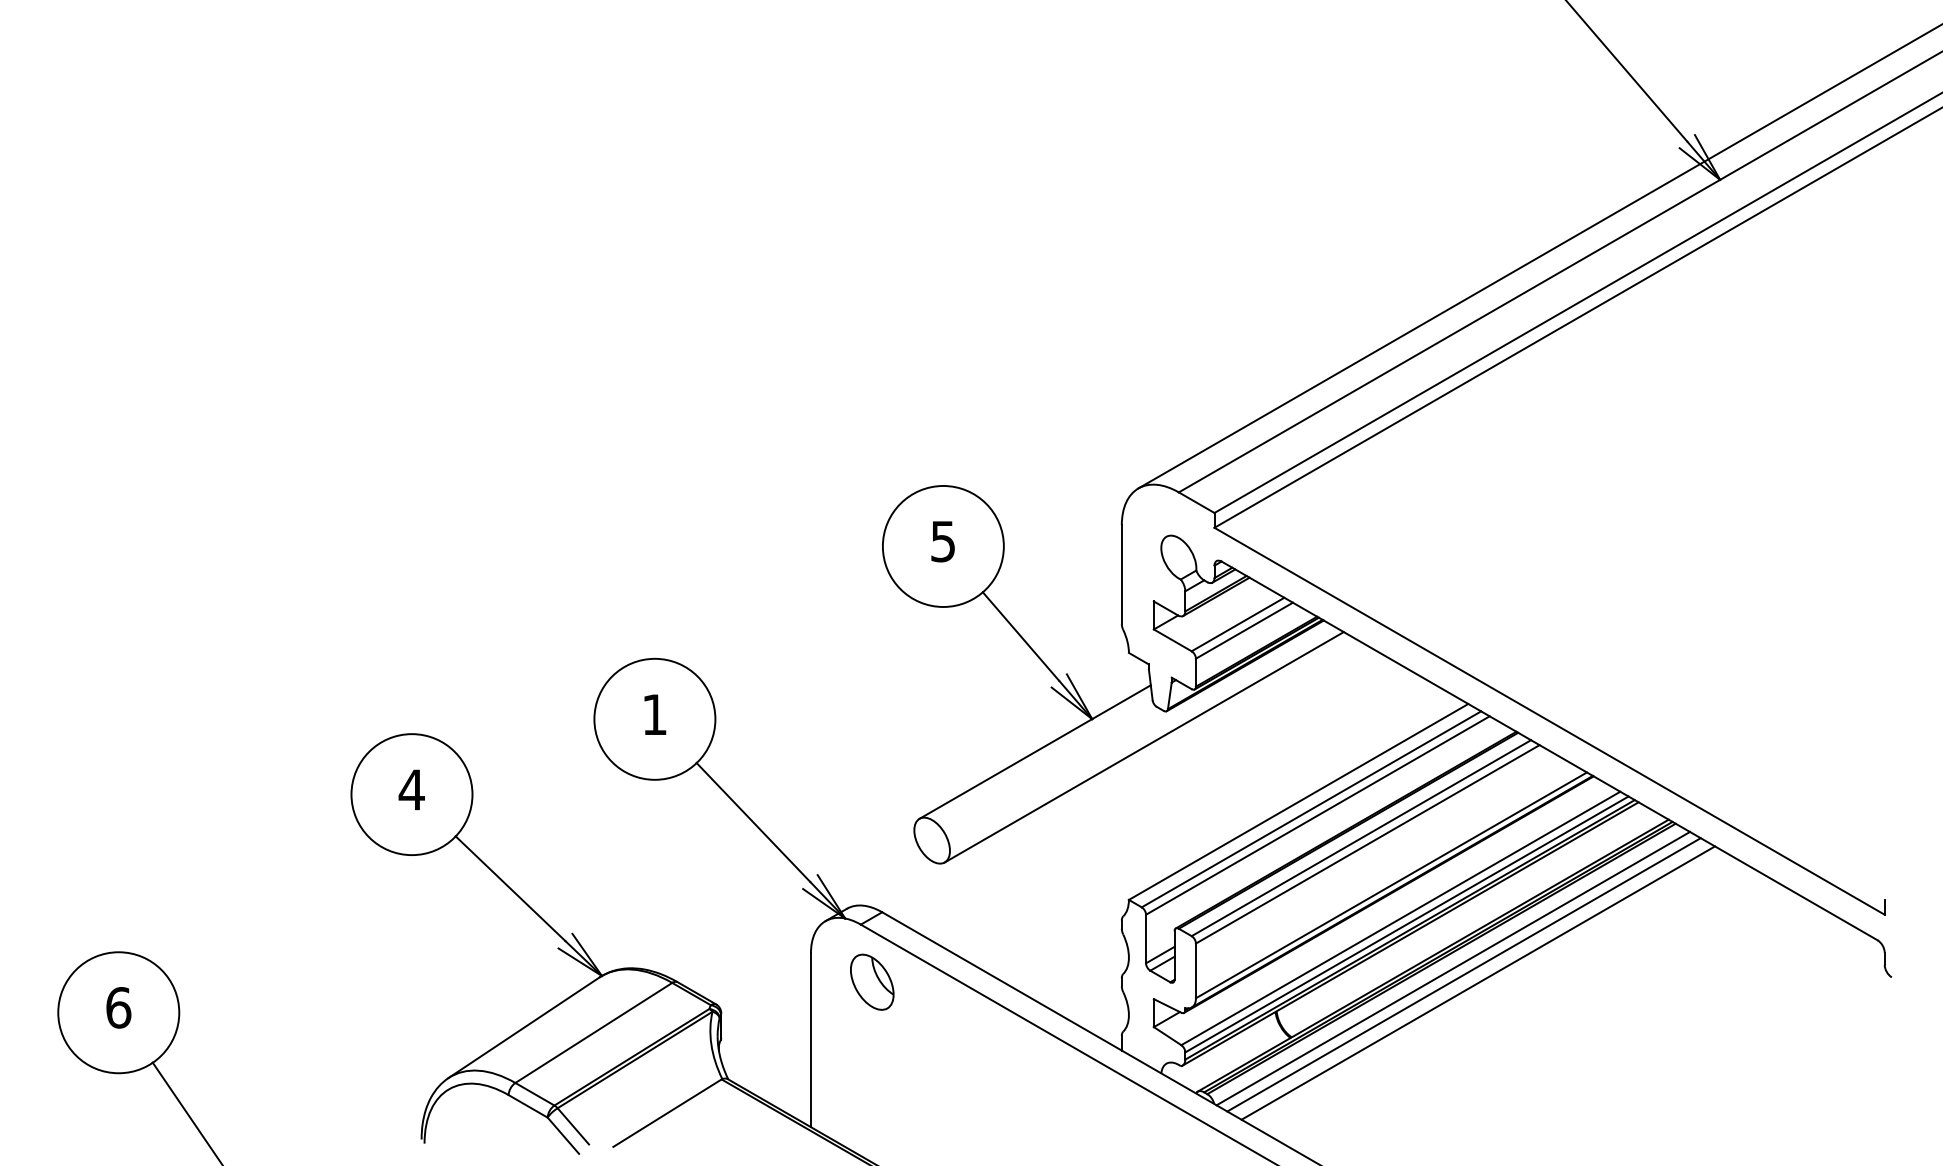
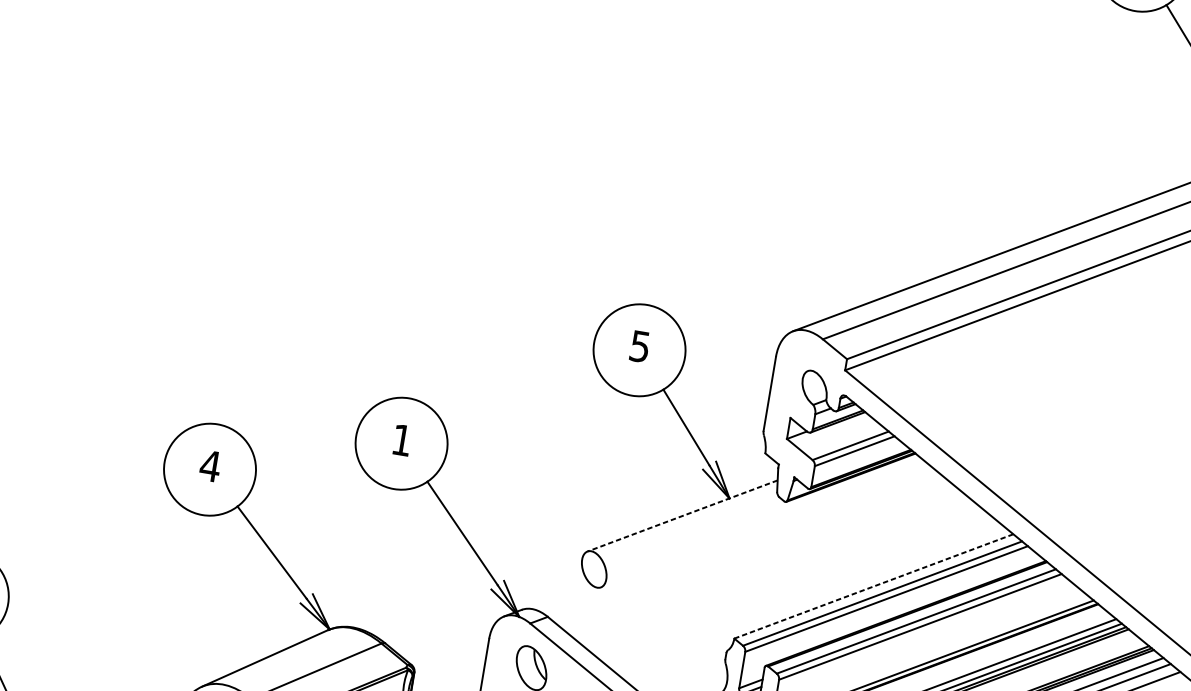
line: (1143, 747) -> (764, 526), removed
line: (1035, 752) -> (682, 516), solid -> dashed
line: (1298, 801) -> (873, 586), solid -> dashed

